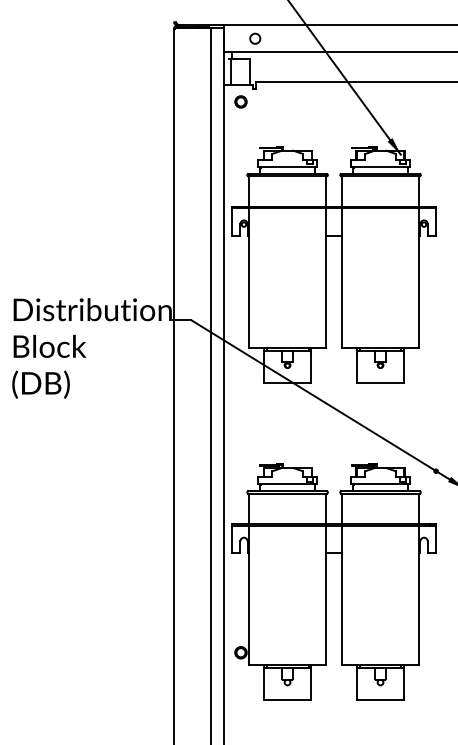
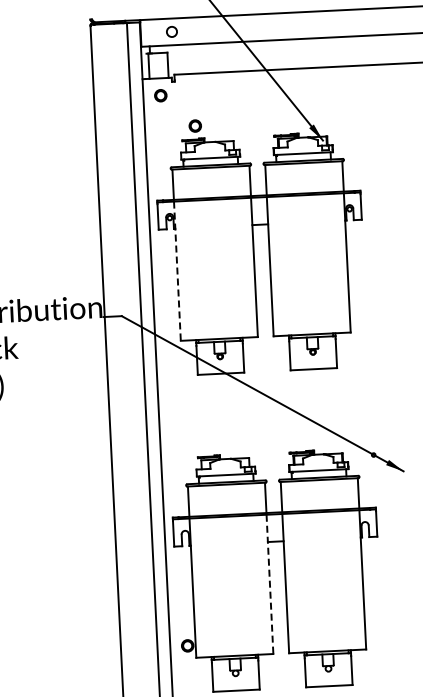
circle: (273, 133) -> (194, 125), added
line: (249, 278) -> (177, 271), solid -> dashed
line: (326, 595) -> (270, 584), solid -> dashed

